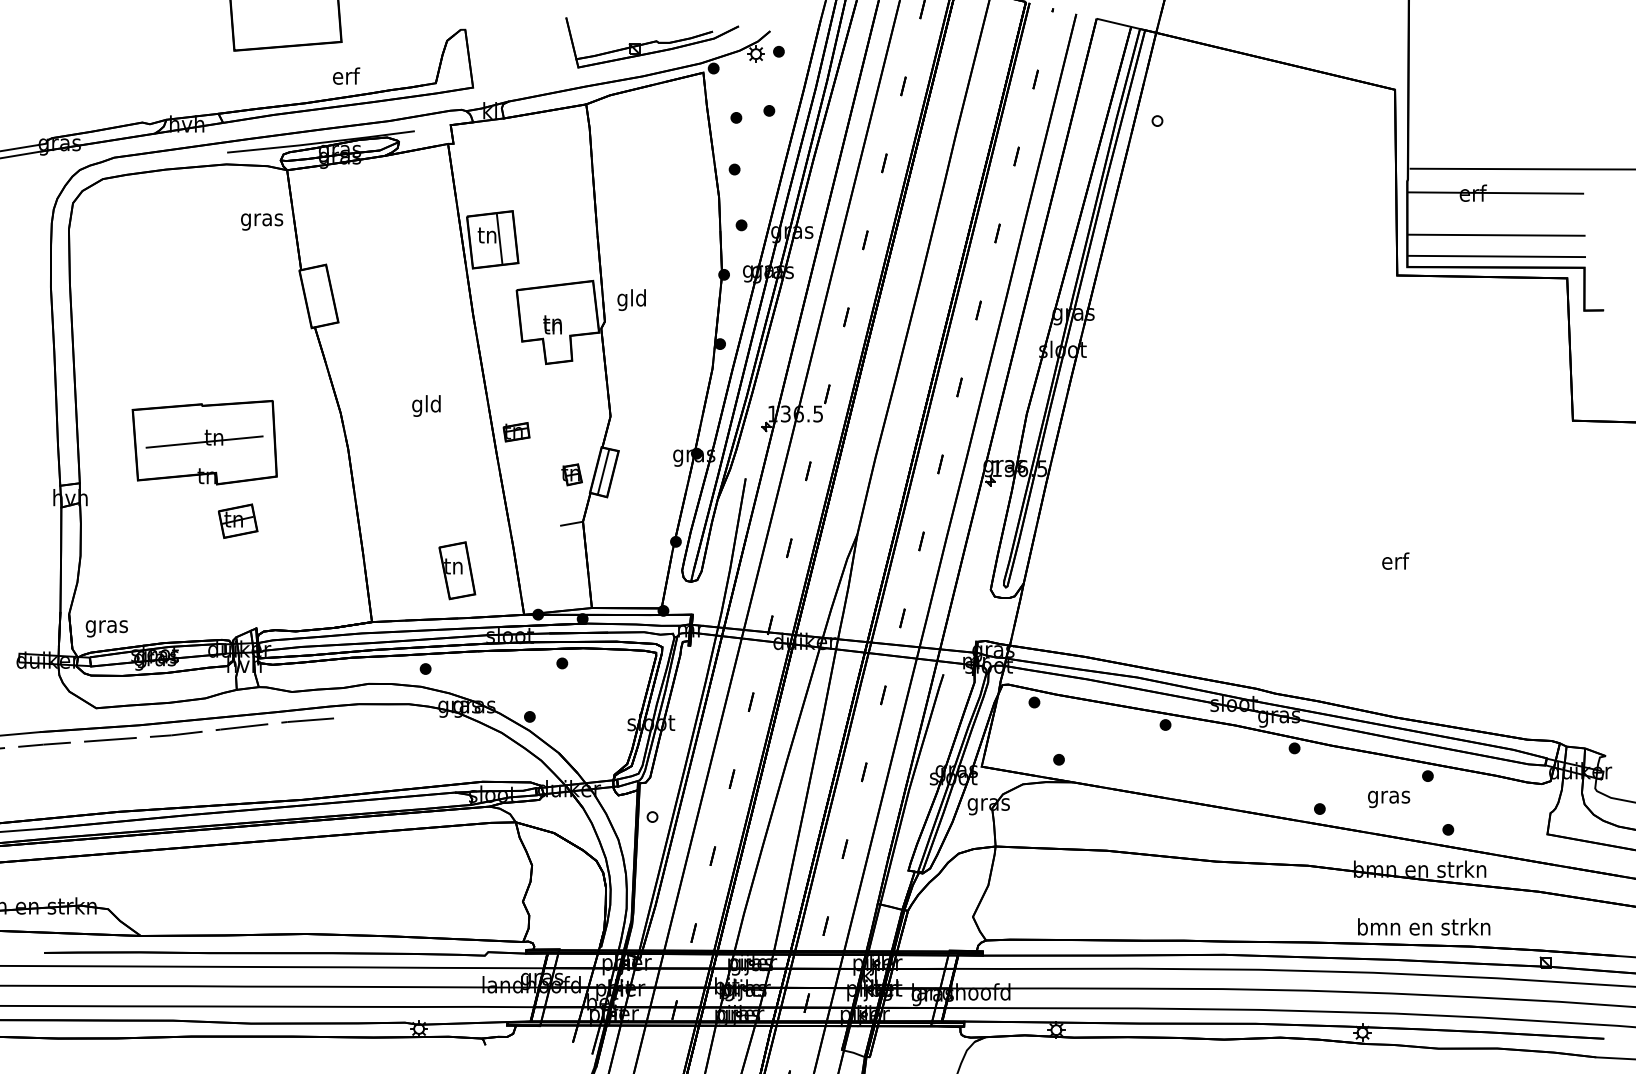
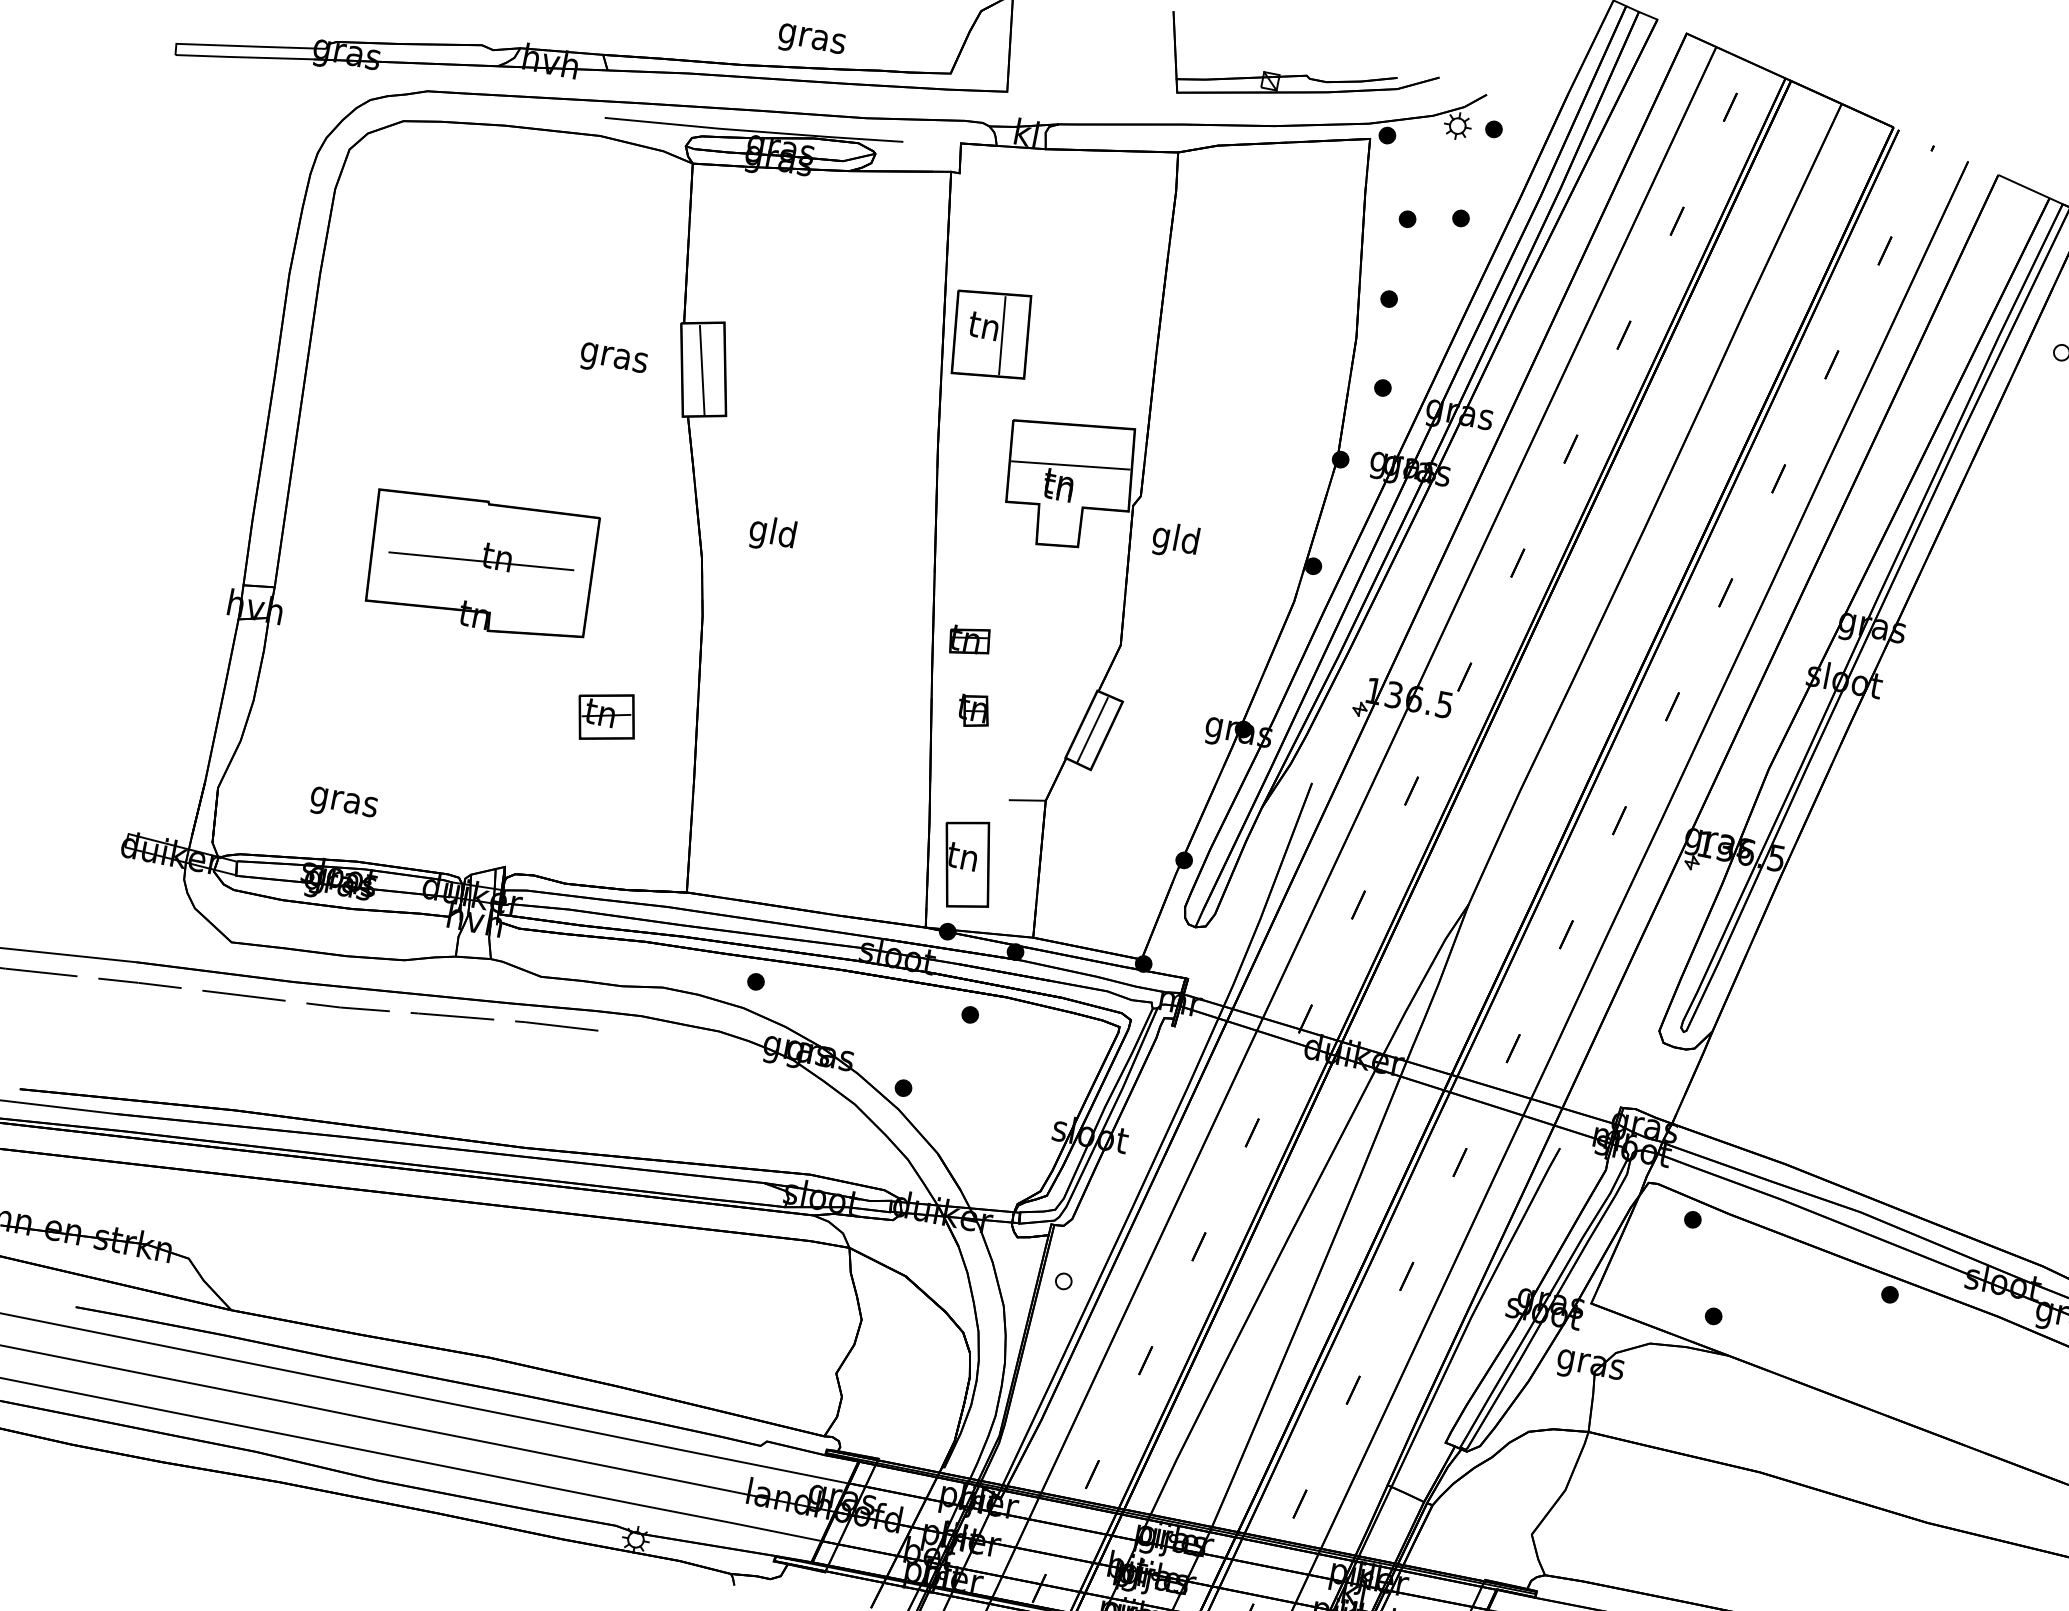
text: (345, 78) -> (811, 38), erf -> gras
text: (262, 221) -> (614, 360), moved
line: (317, 296) -> (701, 369), added
text: (631, 299) -> (1175, 539), moved
line: (557, 310) -> (1070, 464), added
text: (426, 405) -> (772, 533), moved
part: (571, 474) -> (973, 710), moved
part: (238, 520) -> (607, 716), moved
part: (457, 570) -> (967, 864), moved
text: (106, 628) -> (342, 804), moved

